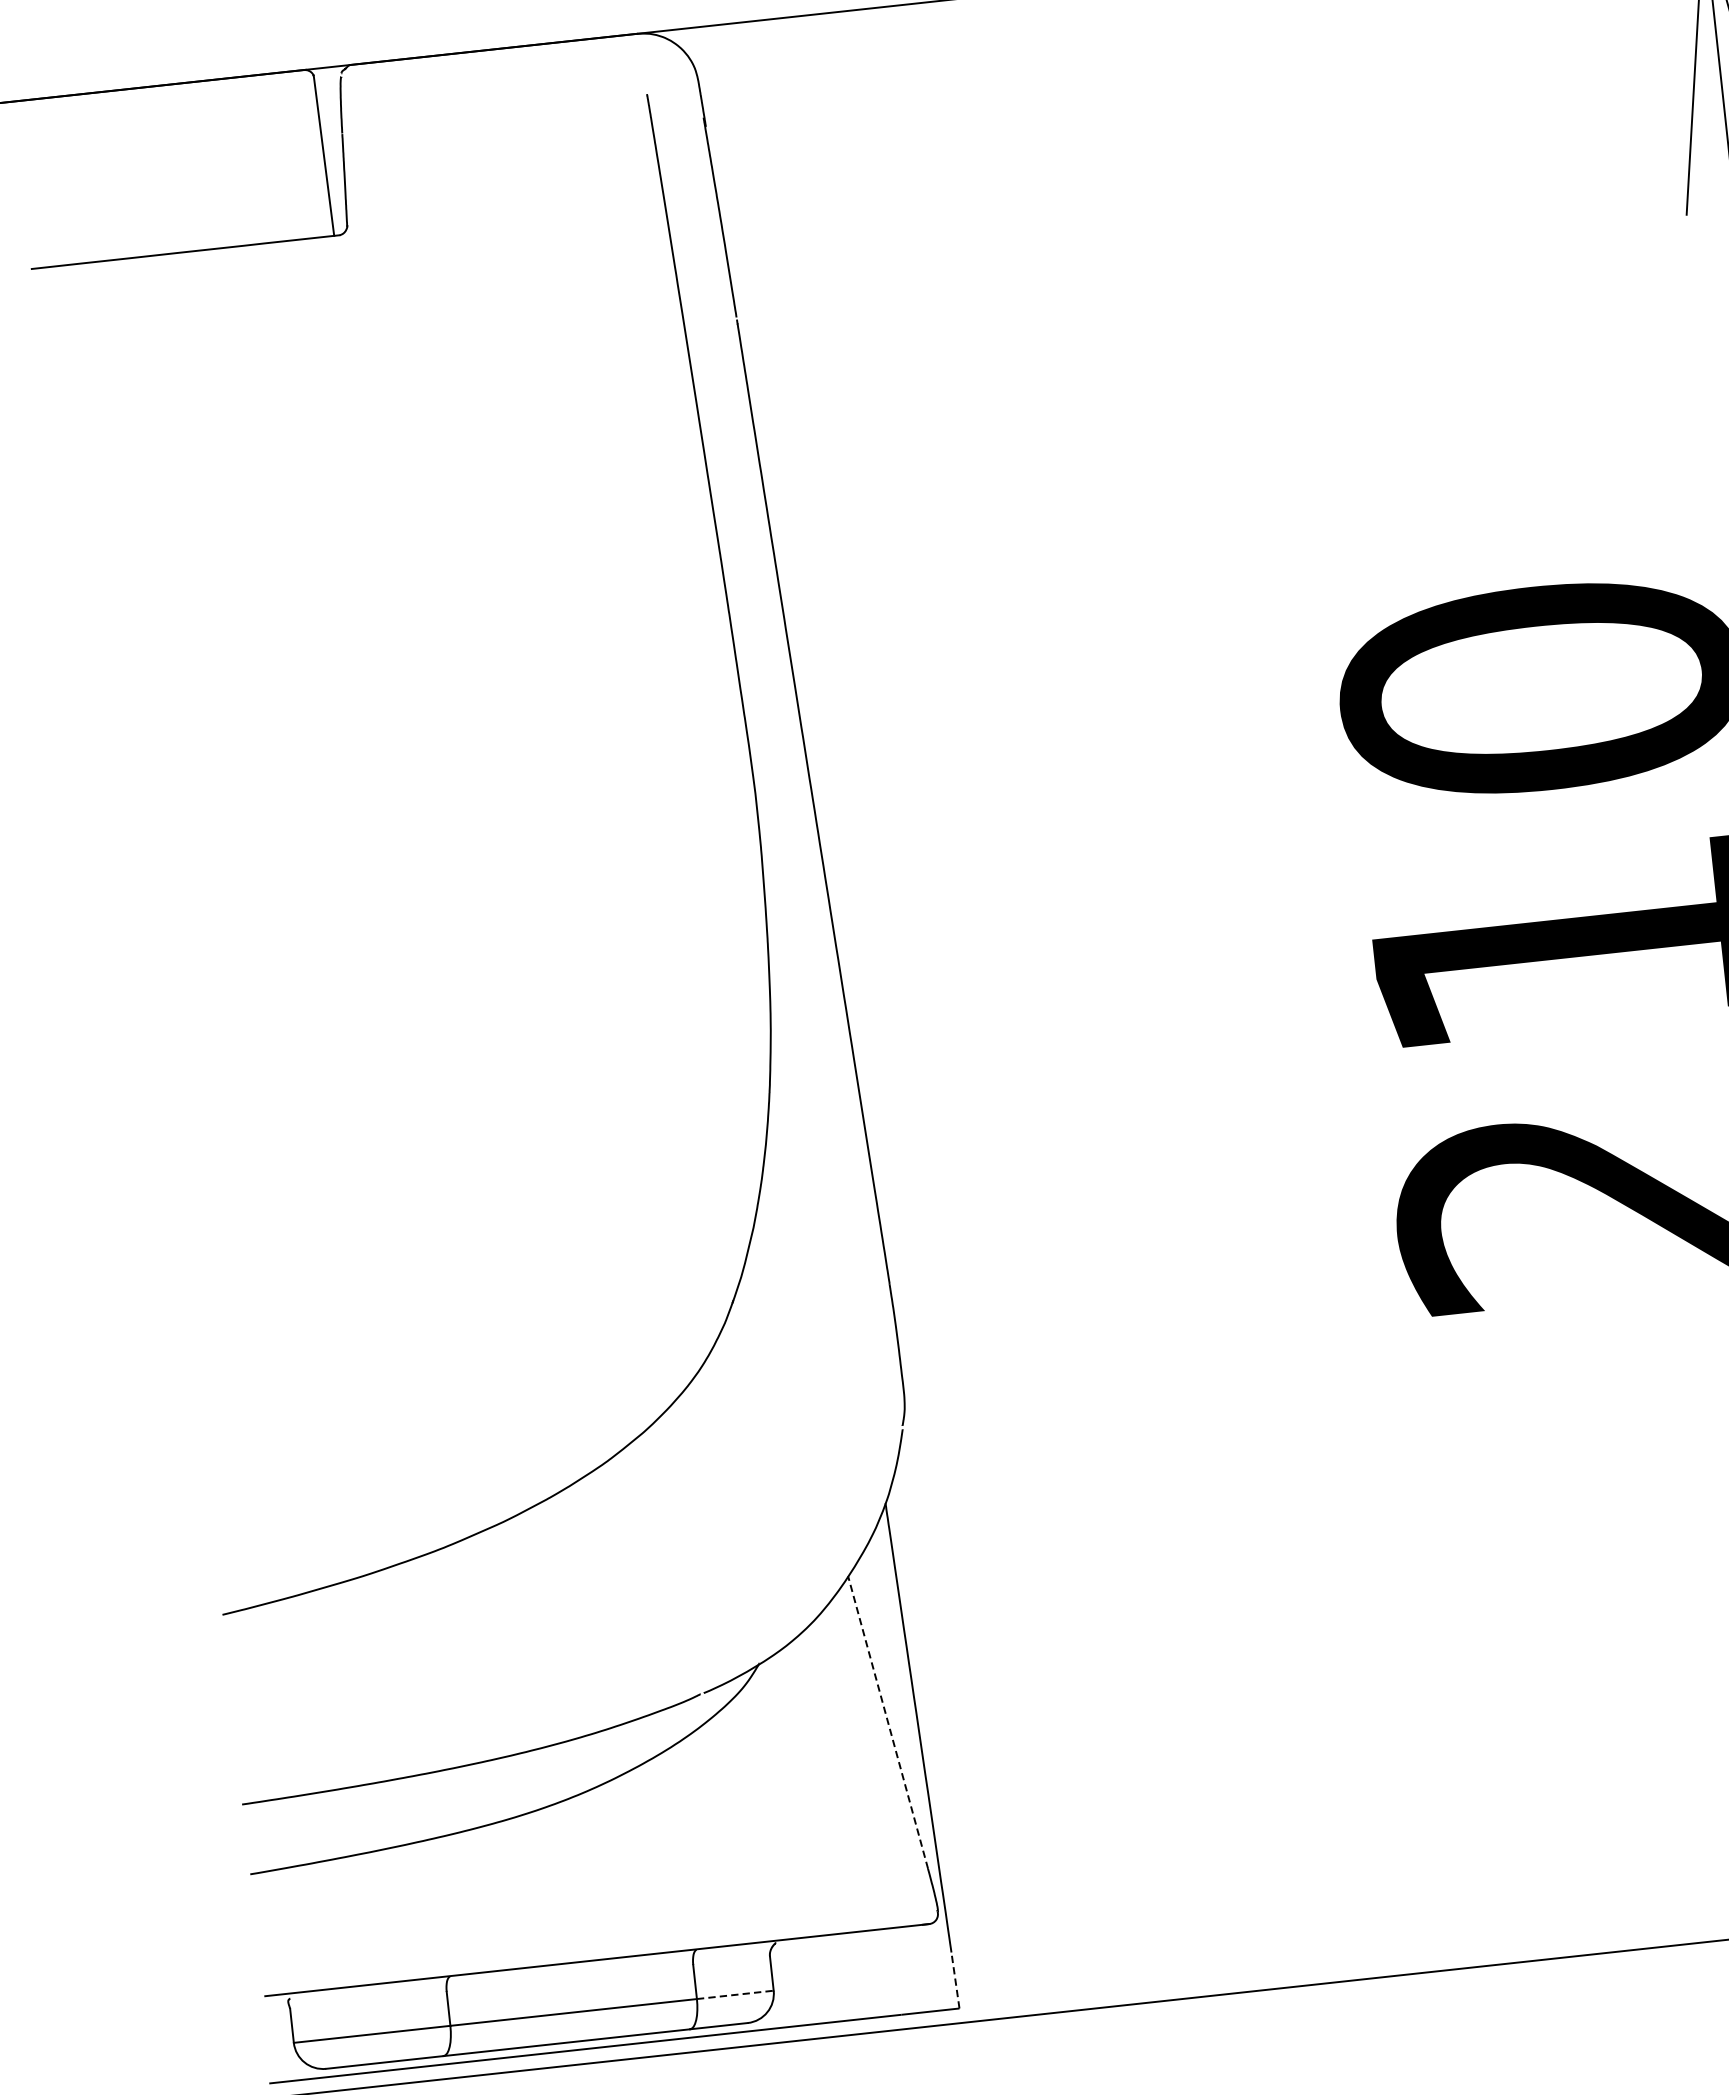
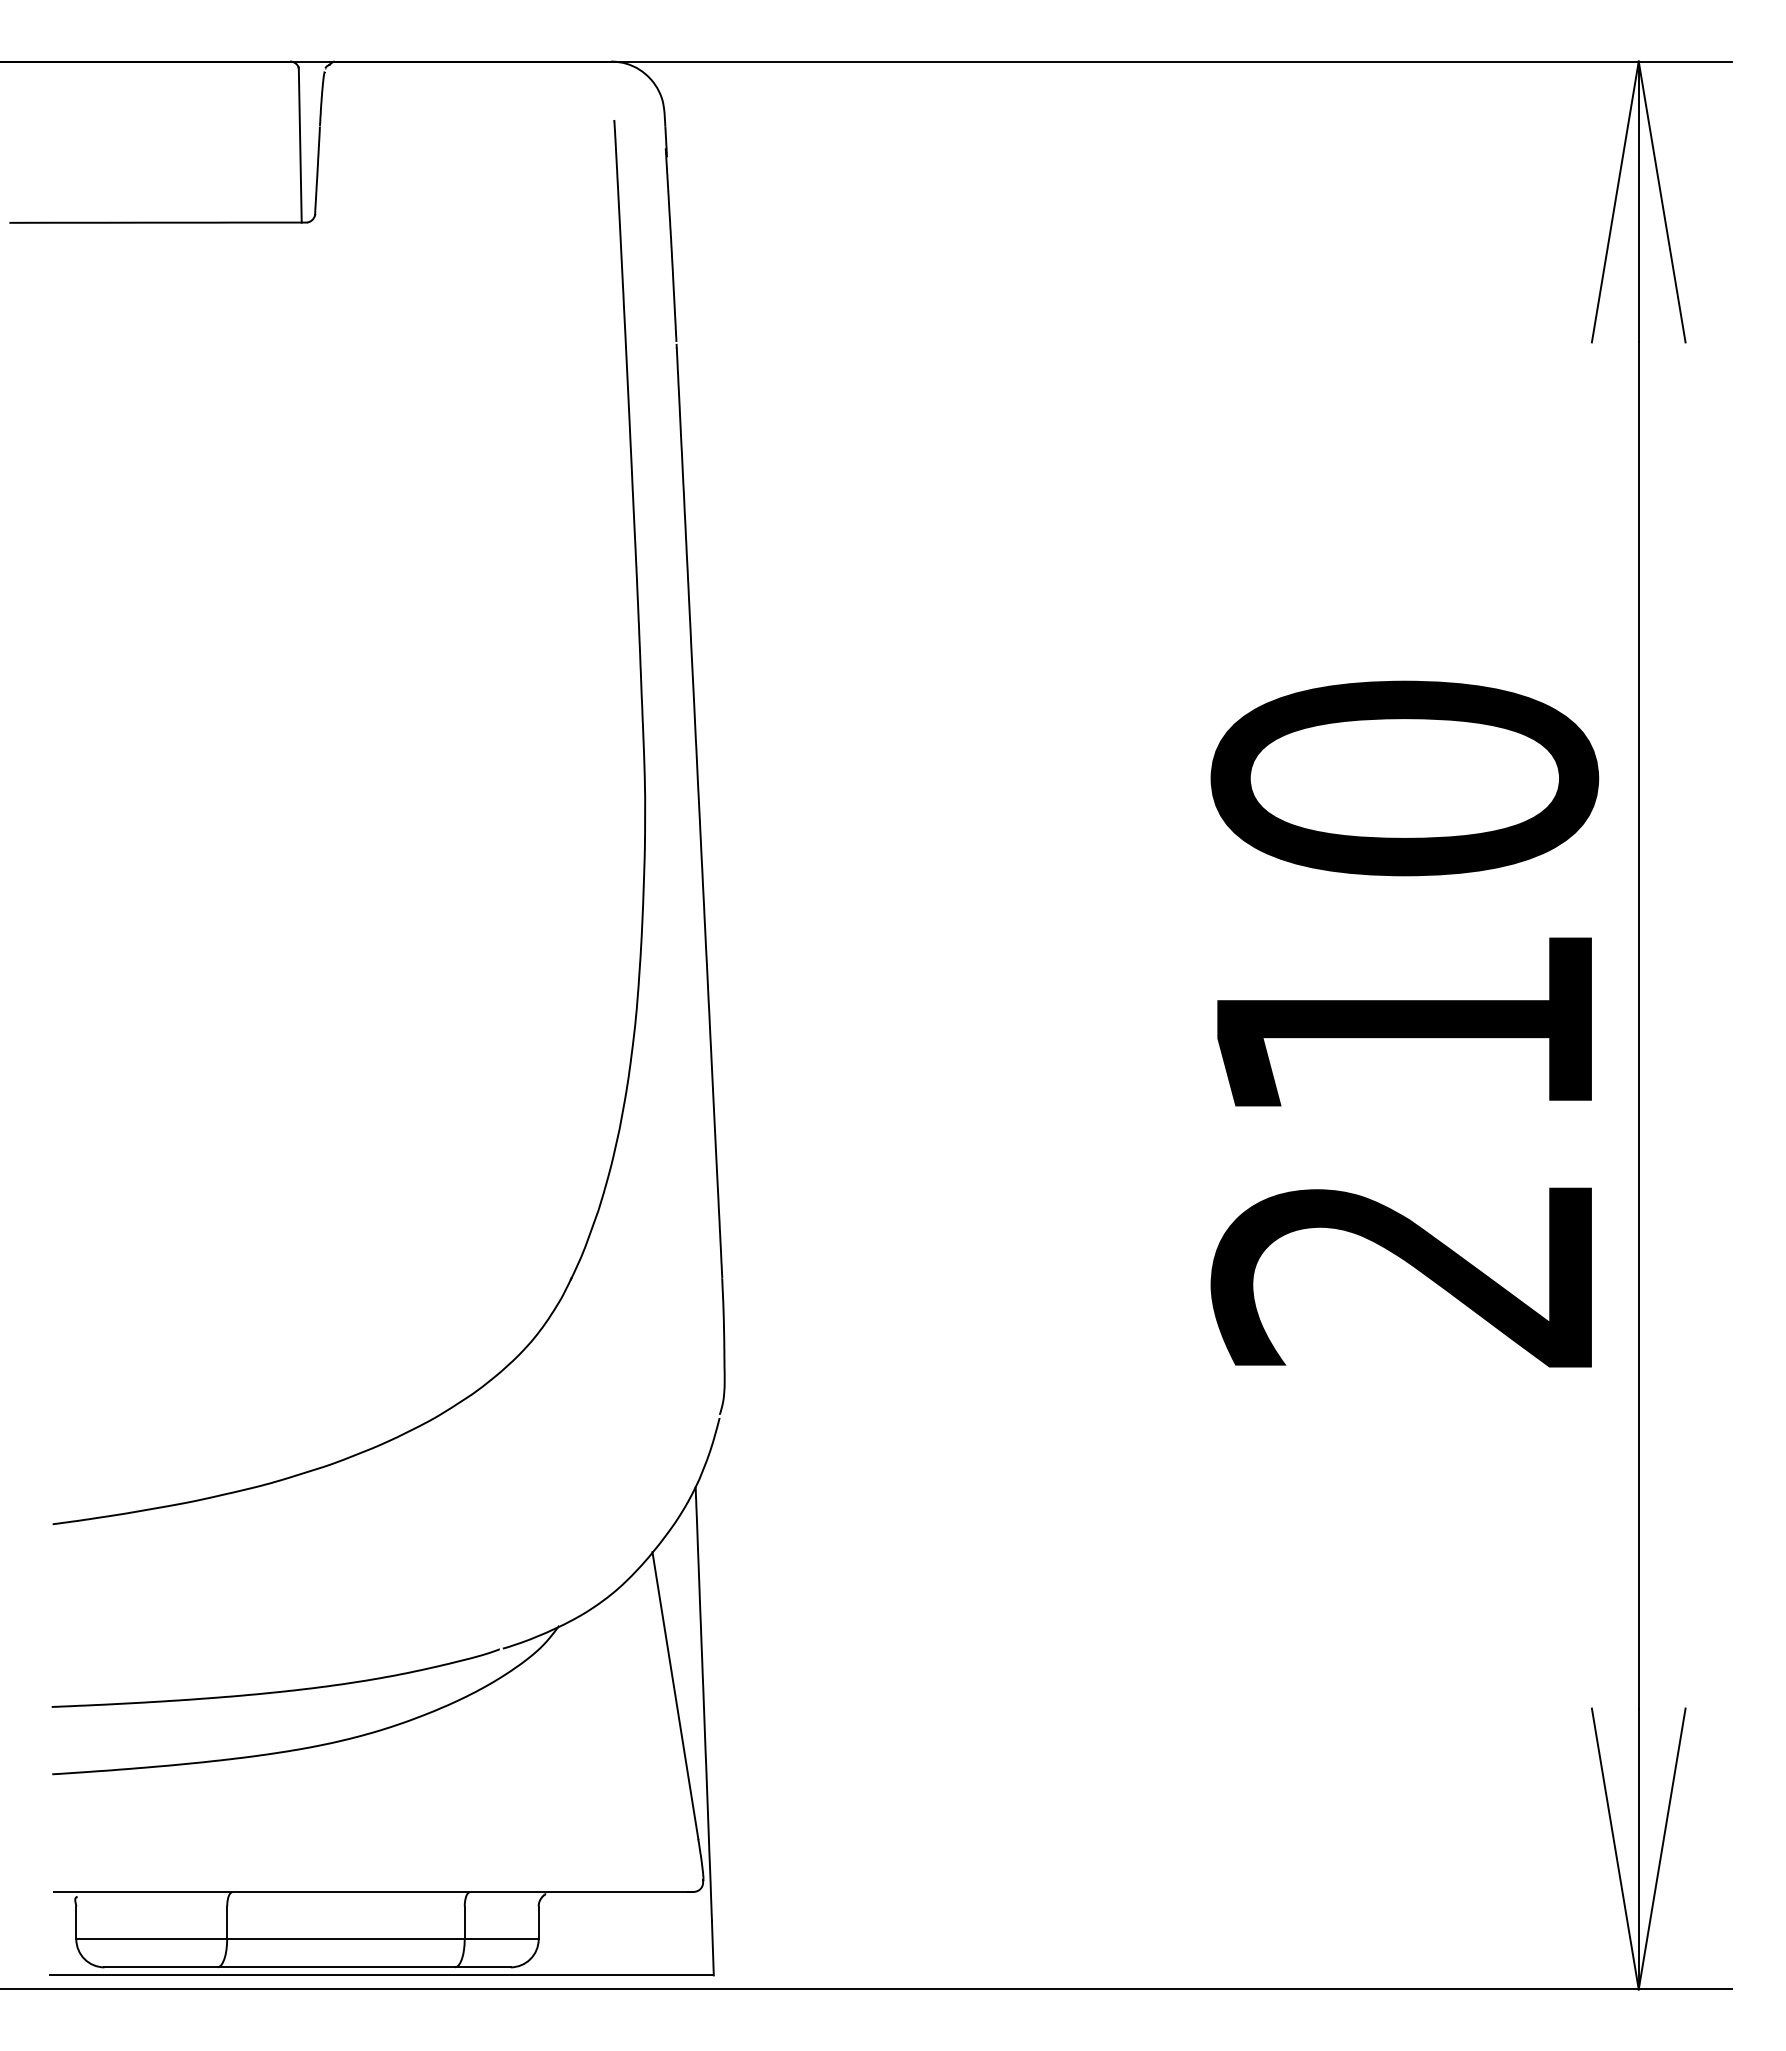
line: (888, 1722) -> (675, 1695), dashed -> solid
line: (954, 1979) -> (712, 1947), dashed -> solid
line: (735, 1995) -> (501, 1939), dashed -> solid

